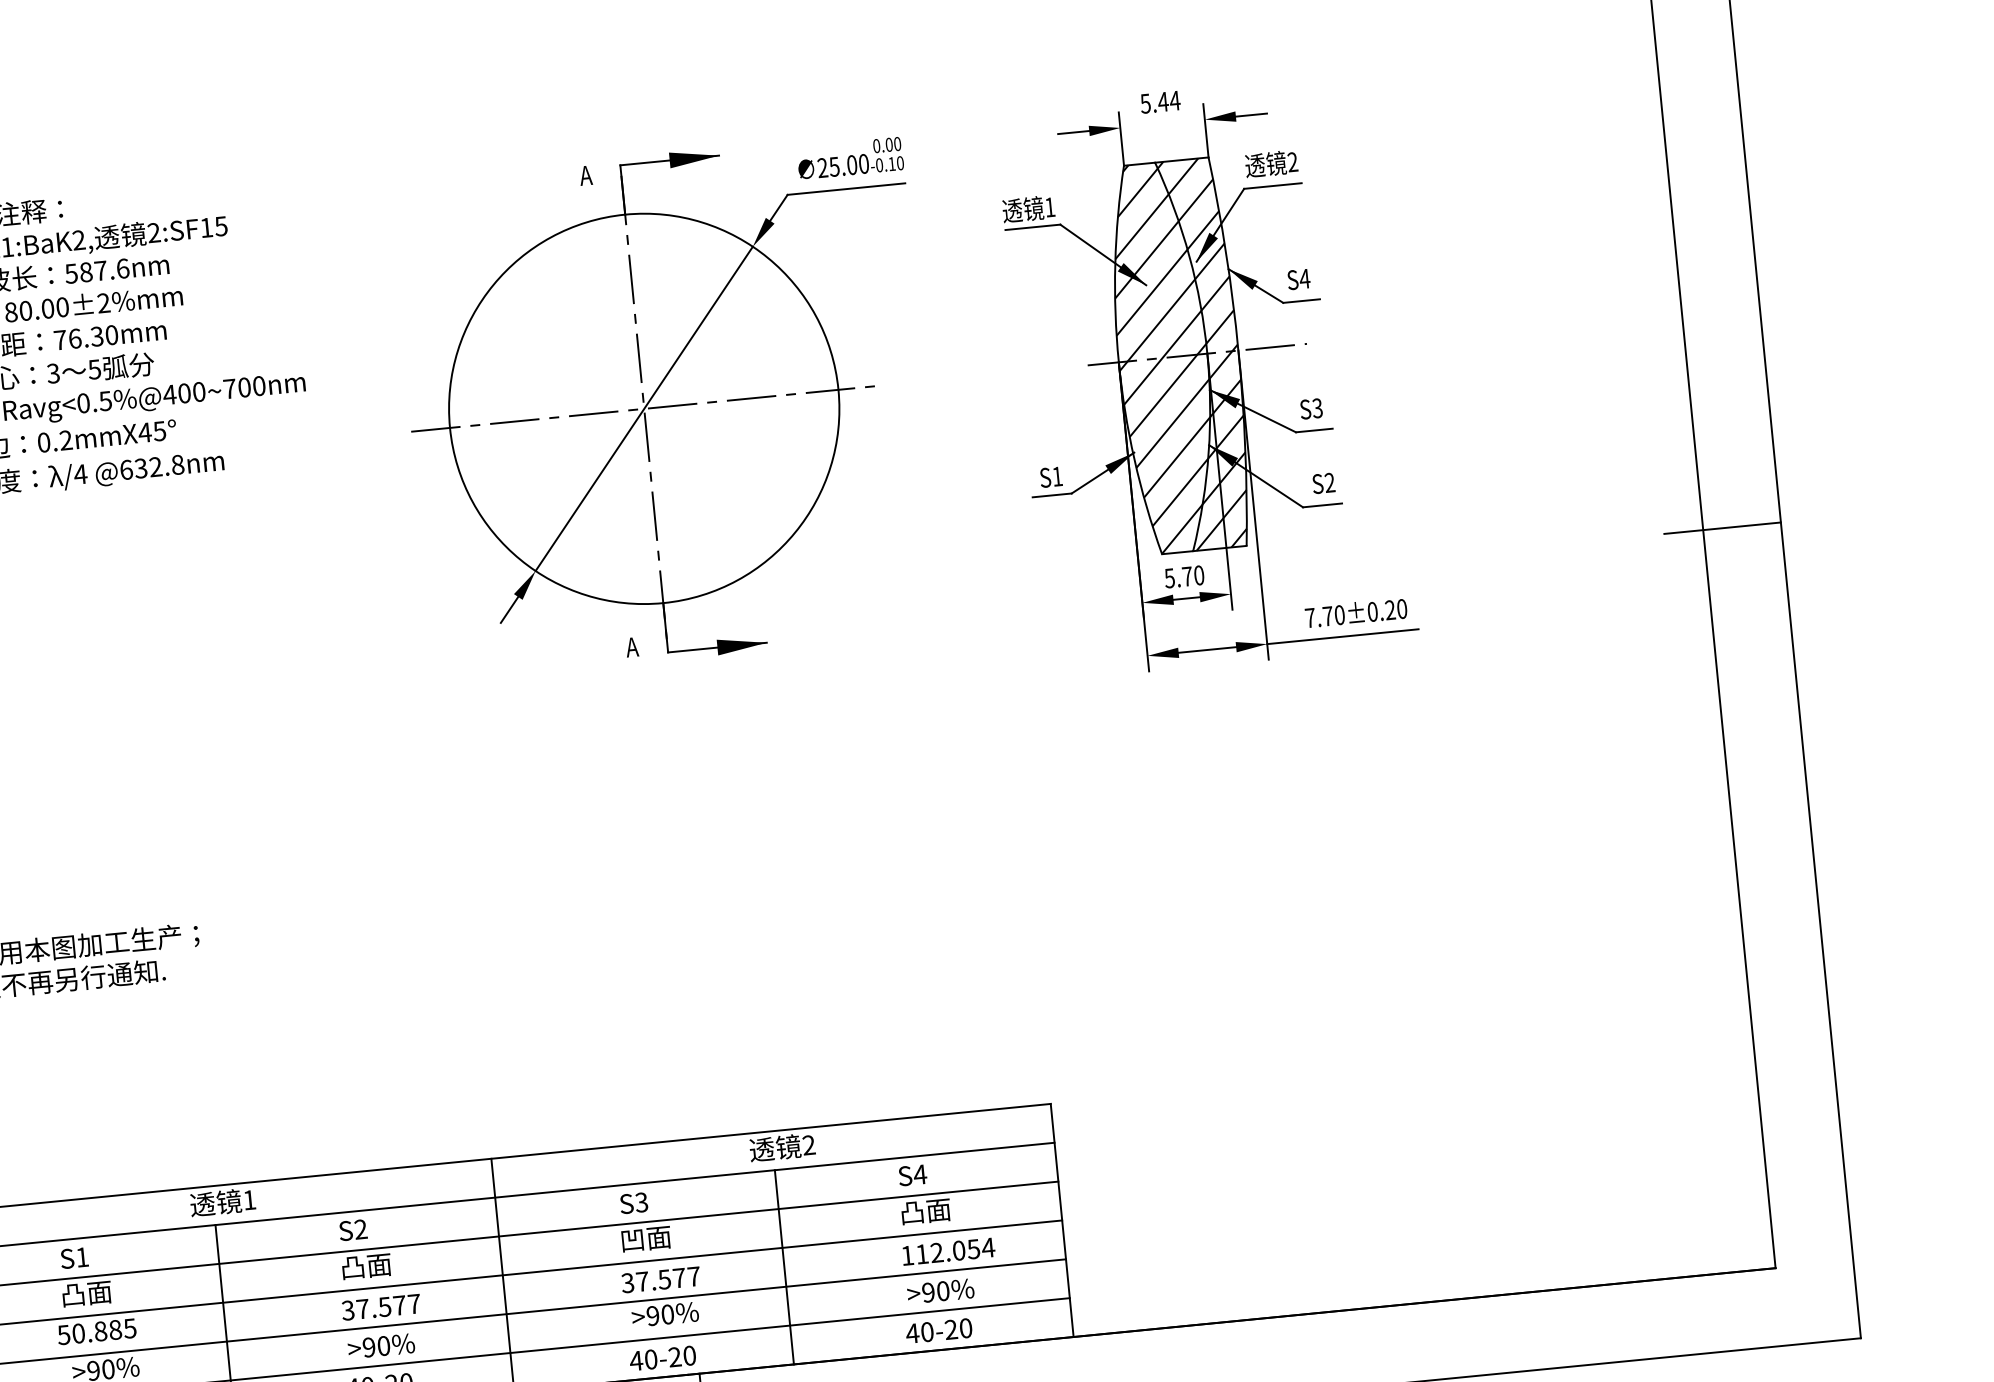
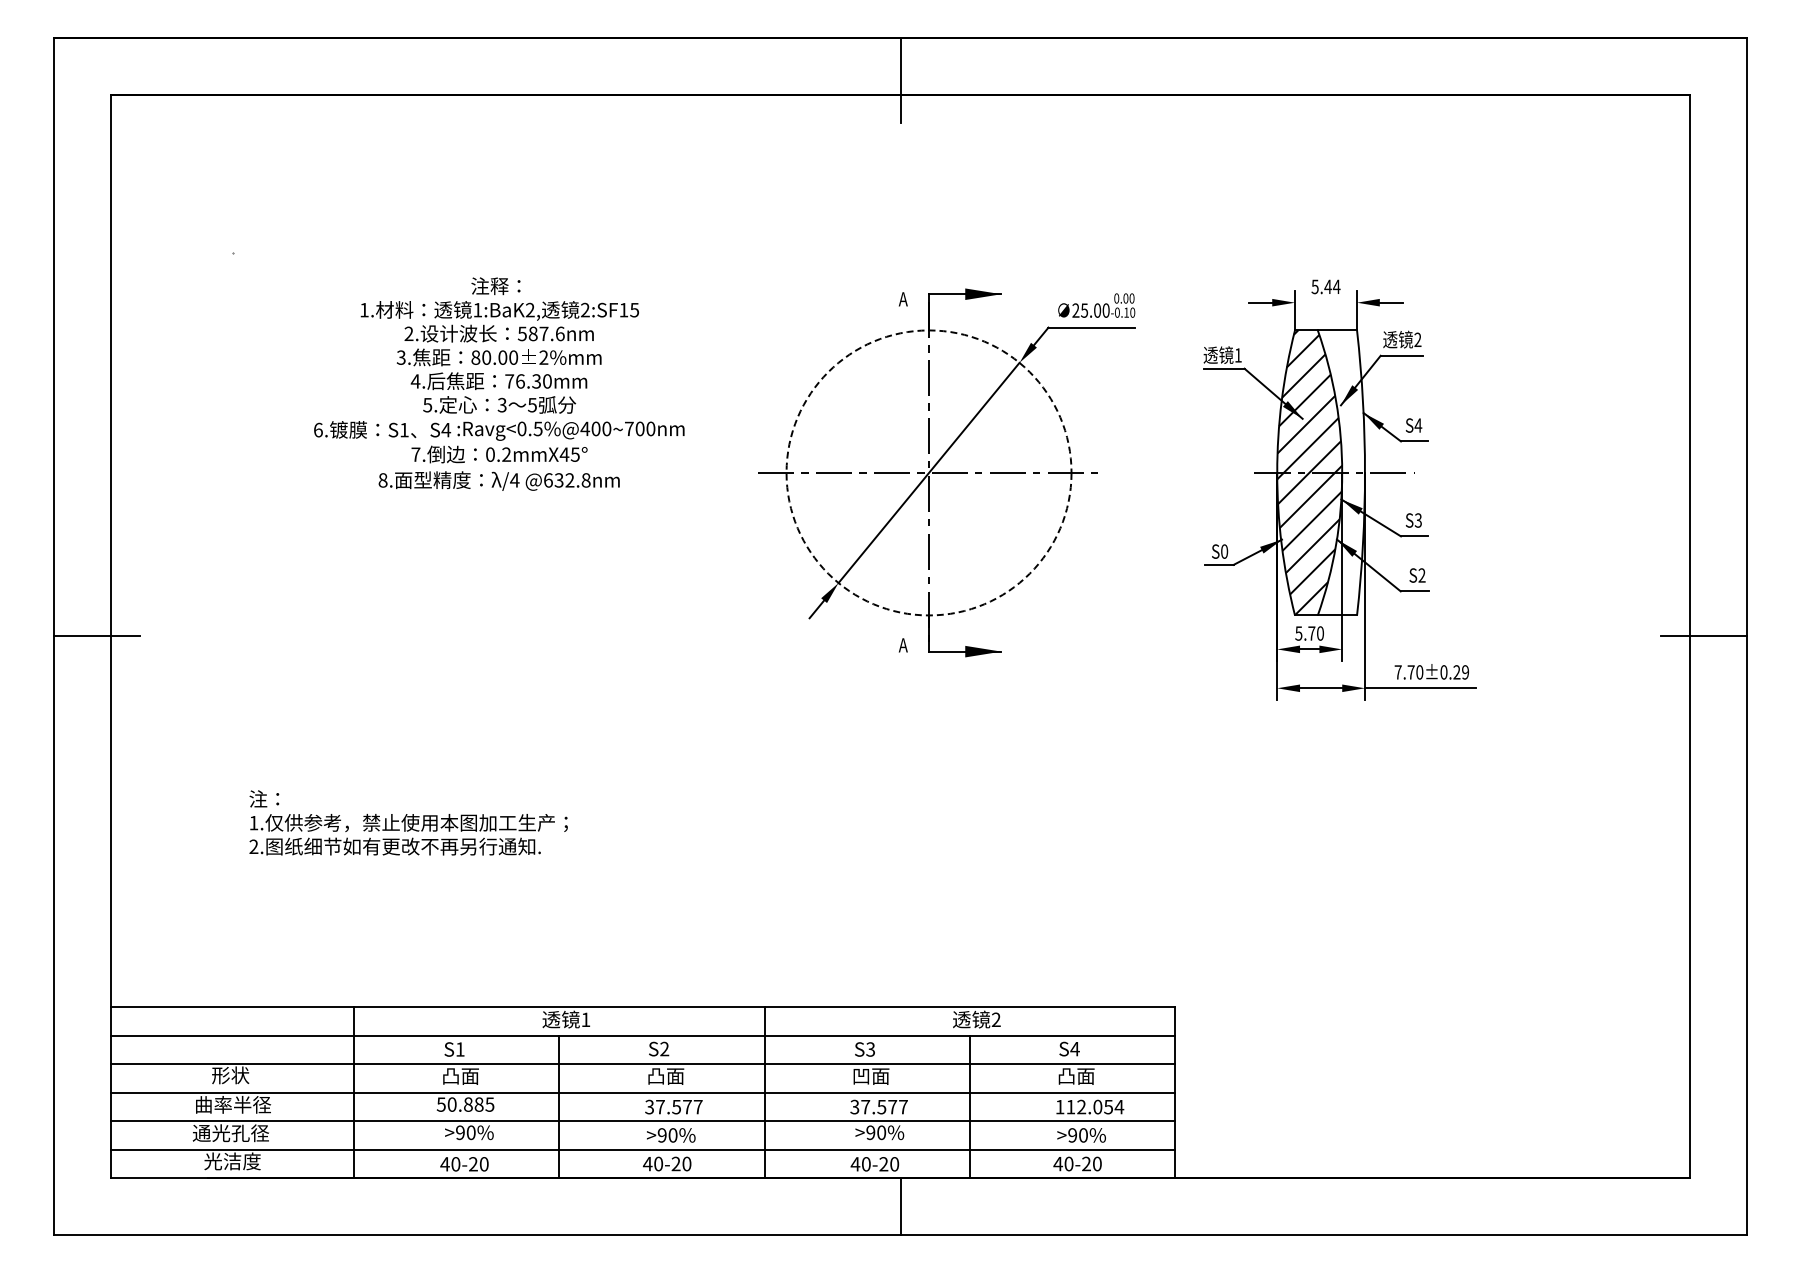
hatch: (1206, 353) -> (1341, 472), removed
circle: (643, 408) -> (928, 472), solid -> dashed
text: (1057, 476) -> (1224, 551), S1 -> S0
text: (1402, 609) -> (1465, 672), 7.70±0.20 -> 7.70±0.29

